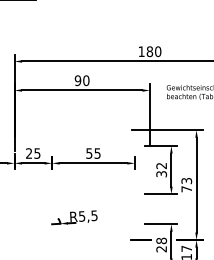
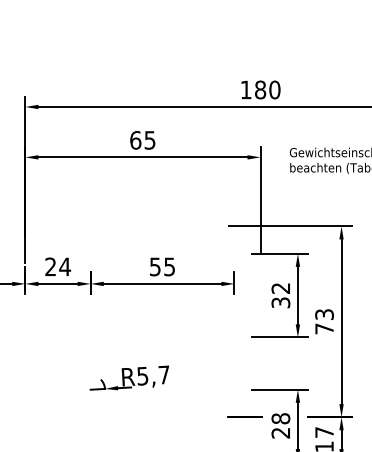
text: (81, 80) -> (141, 140), 90 -> 65
text: (37, 153) -> (65, 266), 25 -> 24
text: (94, 215) -> (164, 374), R5,5 -> R5,7

